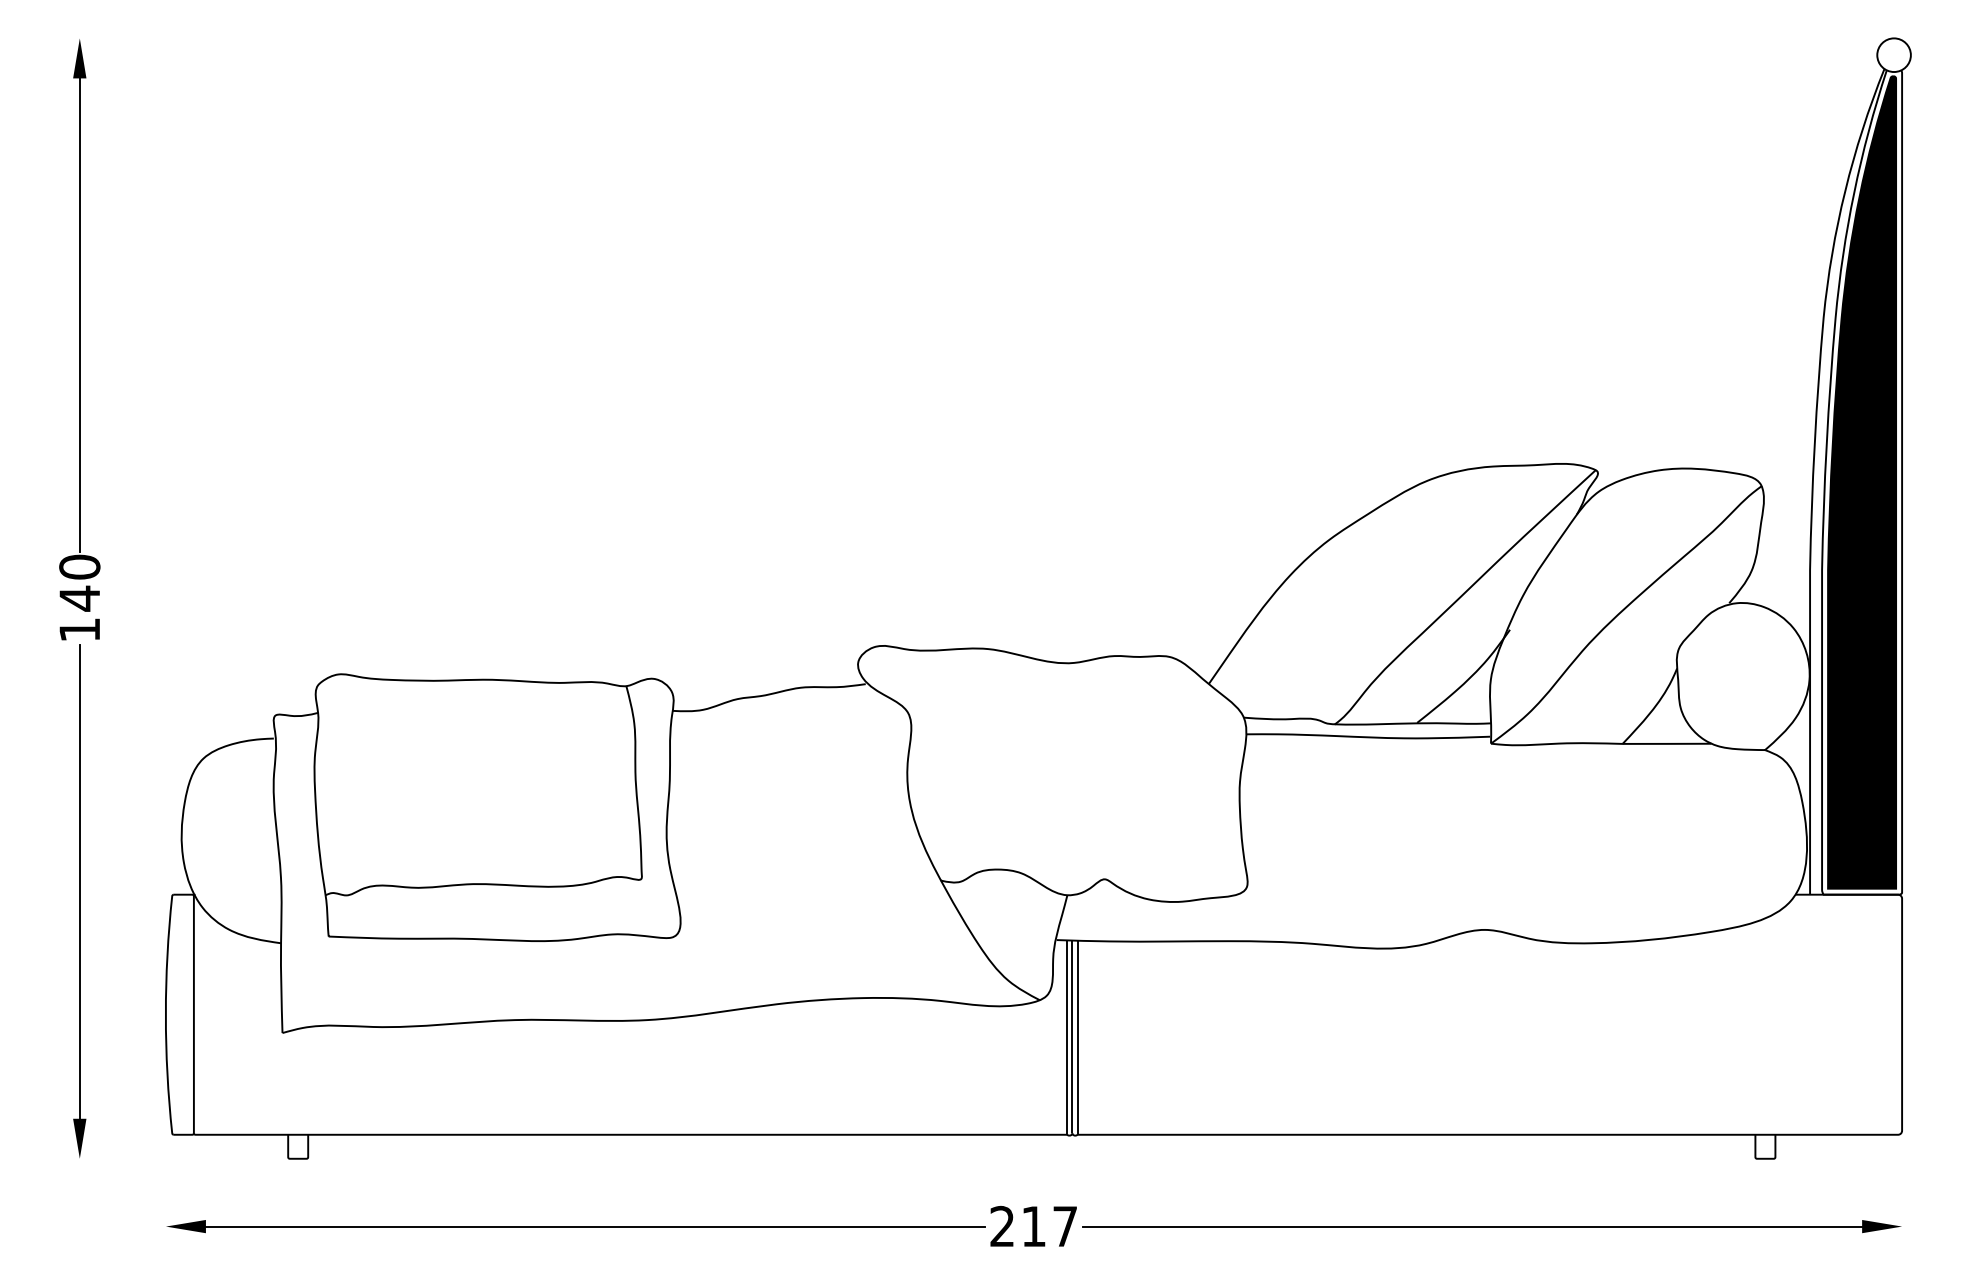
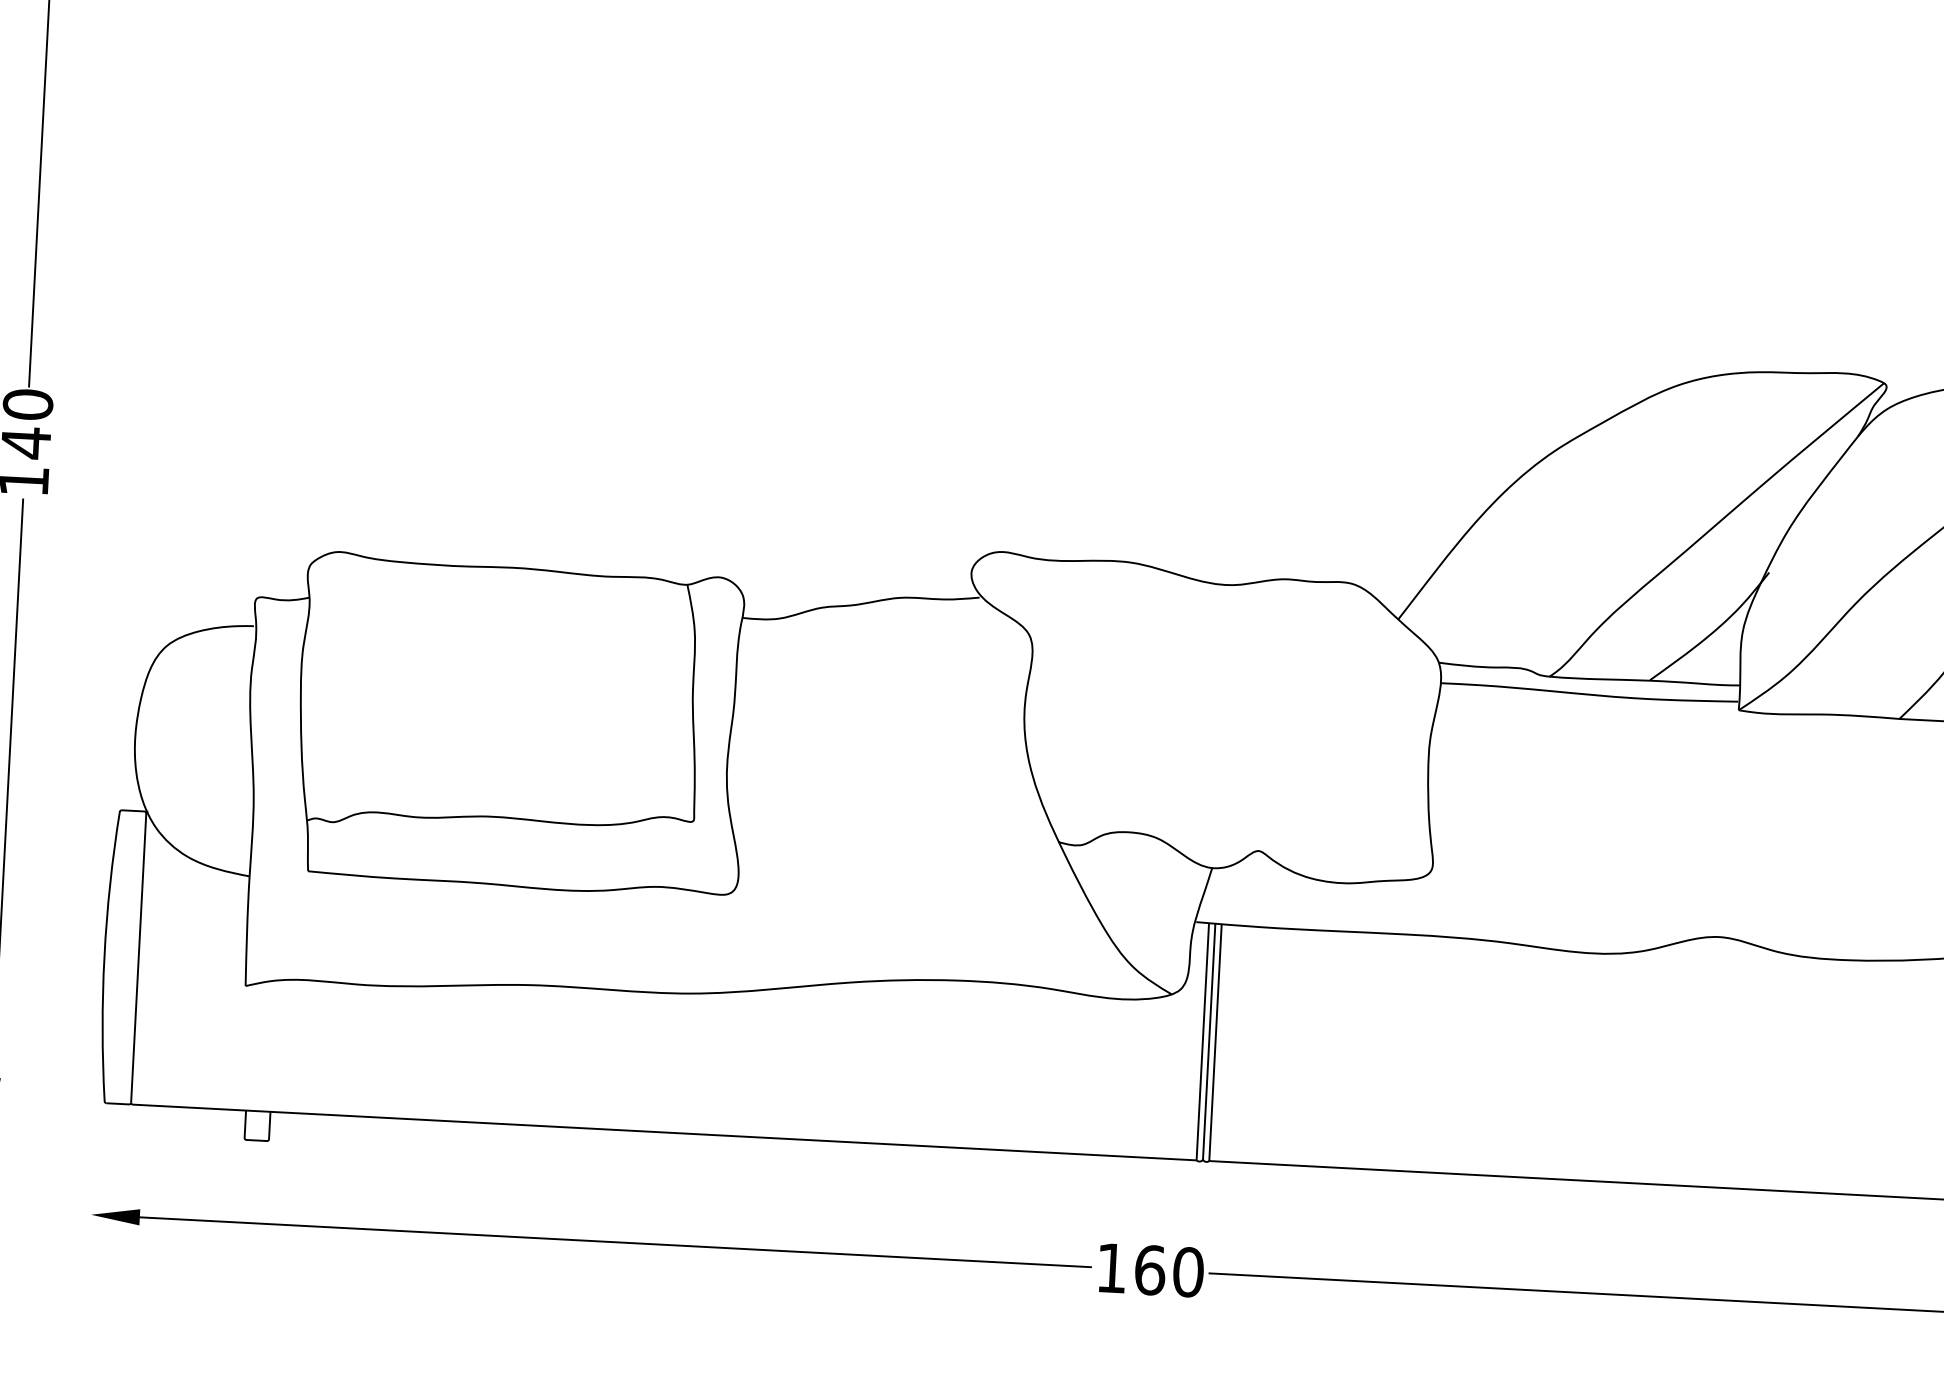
text: (1033, 1226) -> (1149, 1270), 217 -> 160

